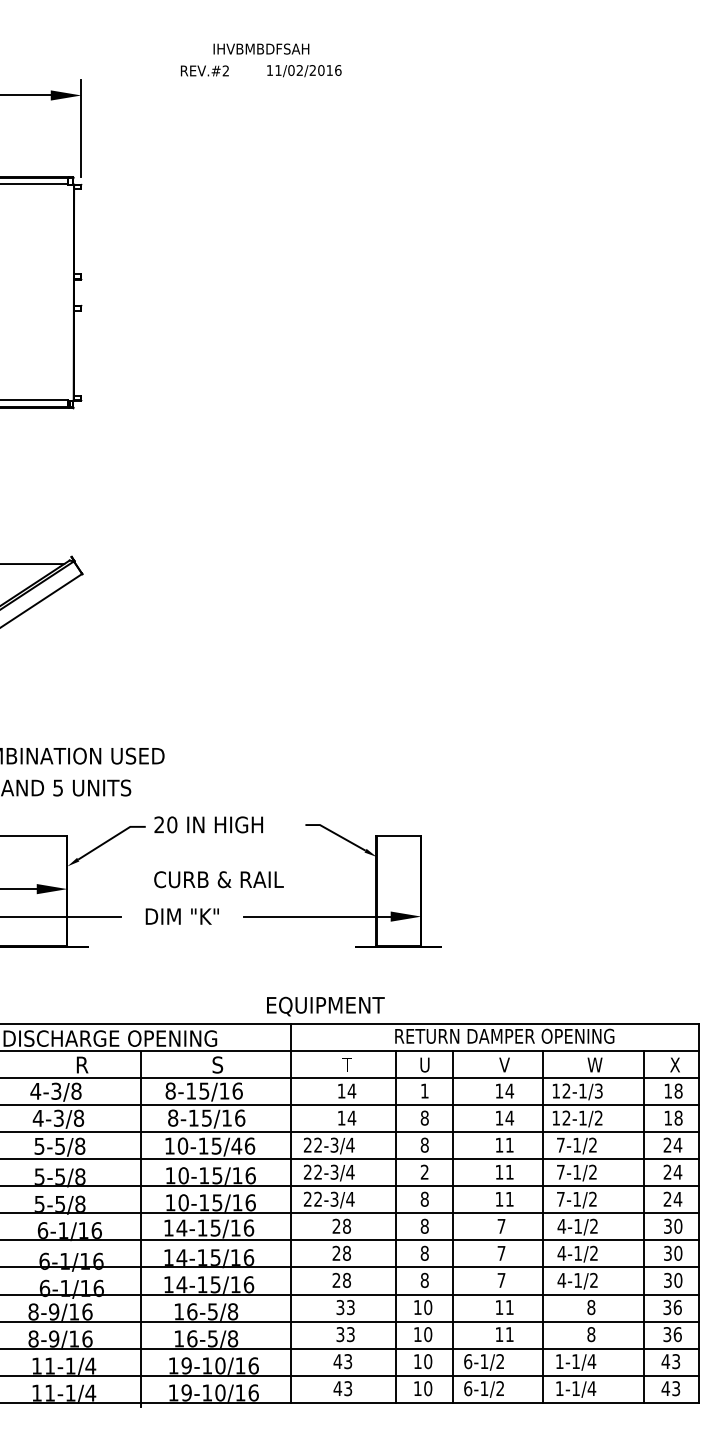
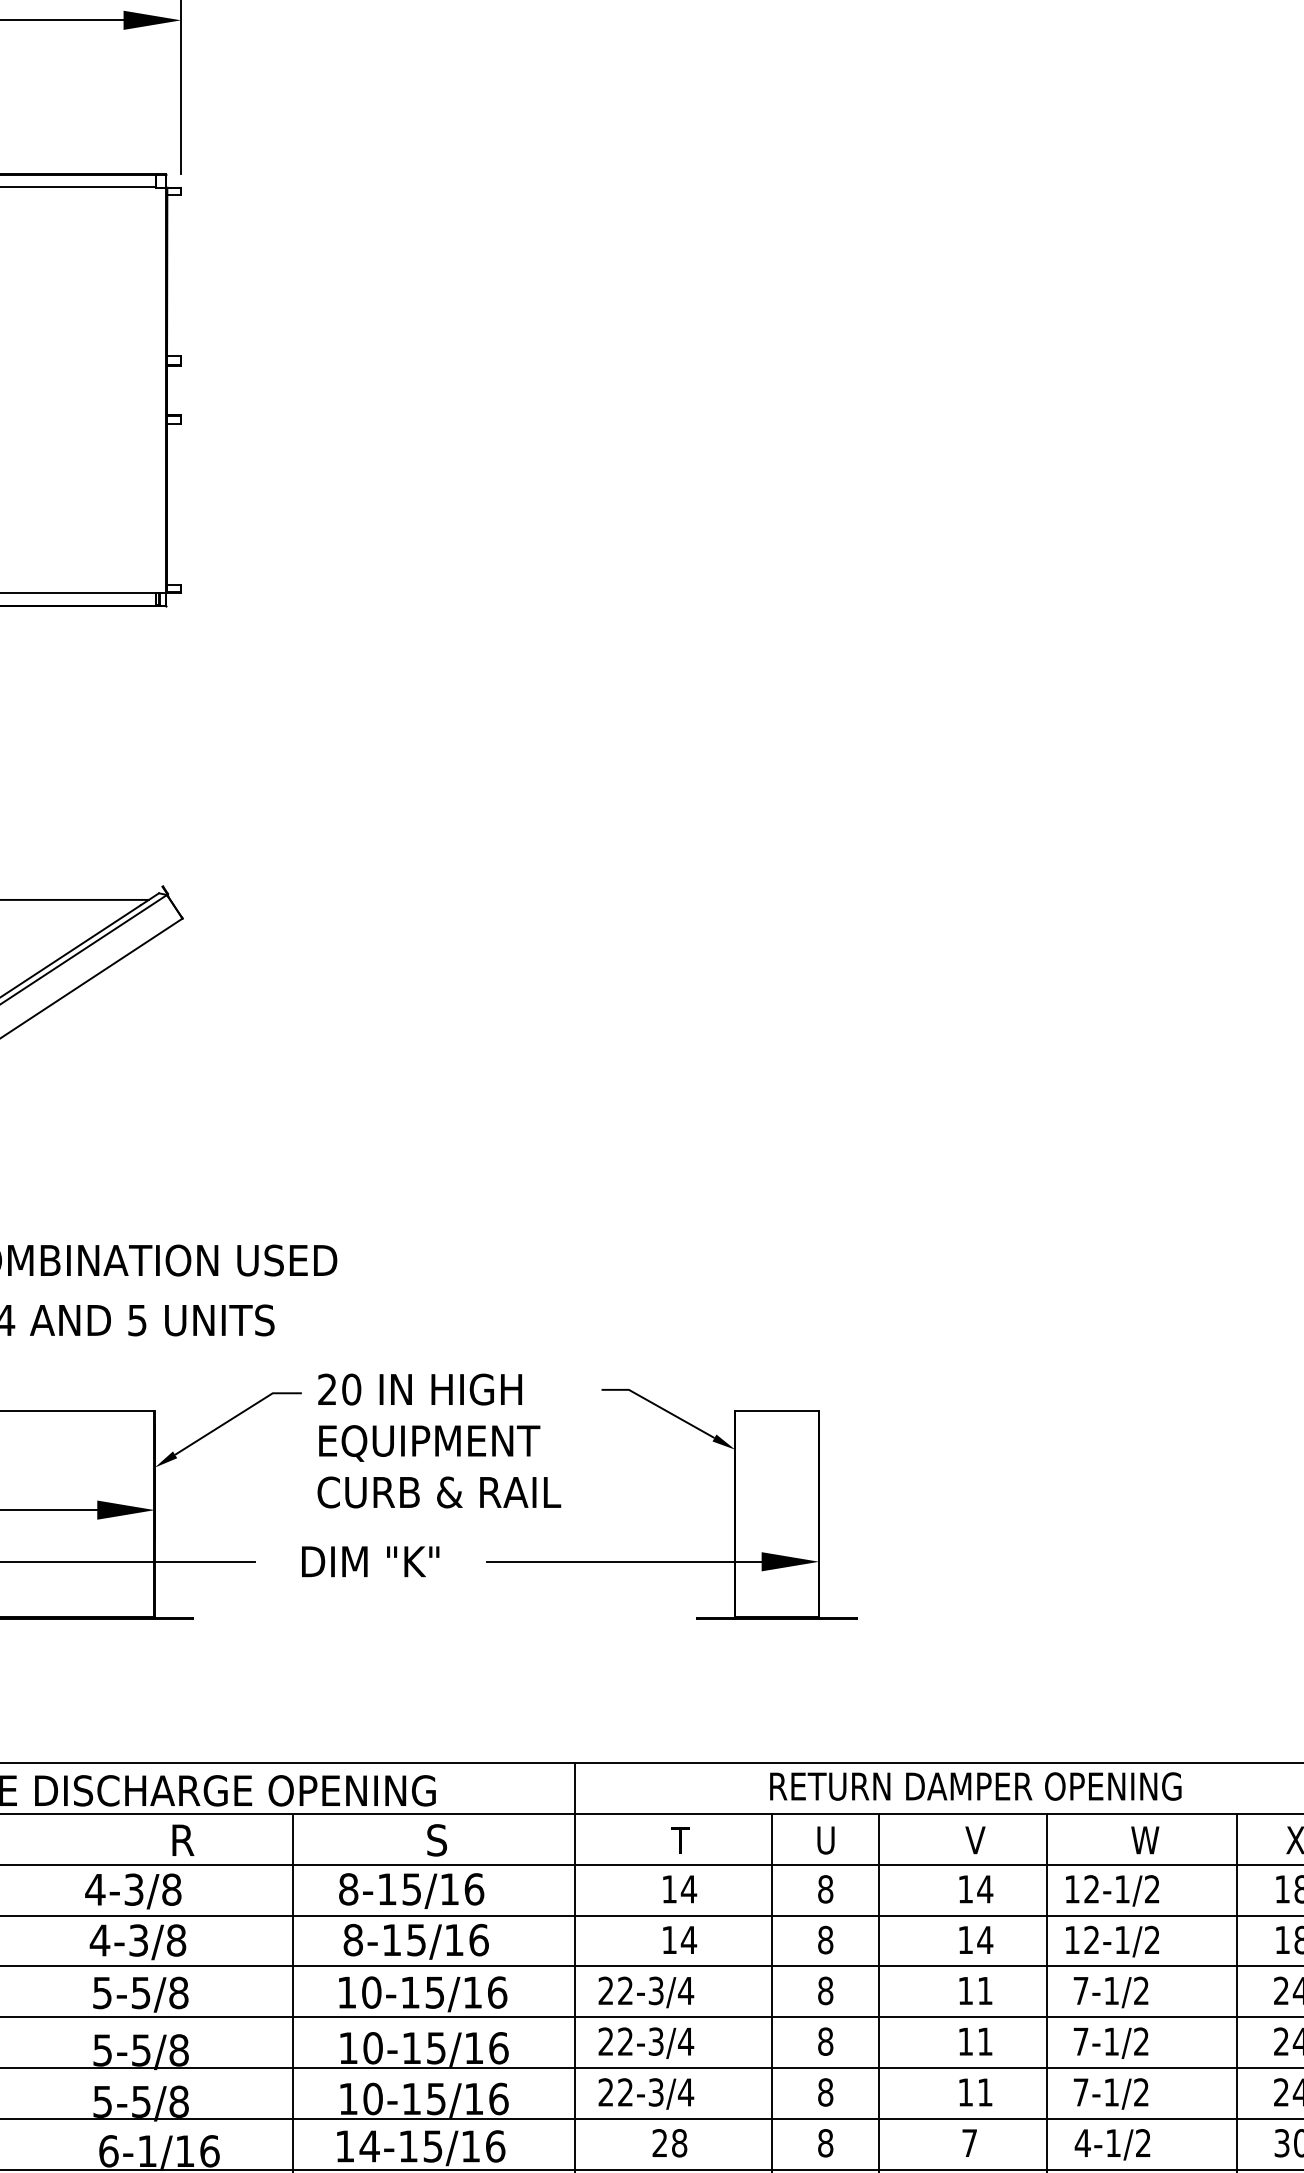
text: (325, 1006) -> (429, 1443), moved
text: (424, 1090) -> (825, 1888), 1 -> 8
text: (598, 1091) -> (1151, 1890), 12-1/3 -> 12-1/2
text: (236, 1145) -> (472, 1991), 10-15/46 -> 10-15/16
text: (424, 1171) -> (825, 2040), 2 -> 8

